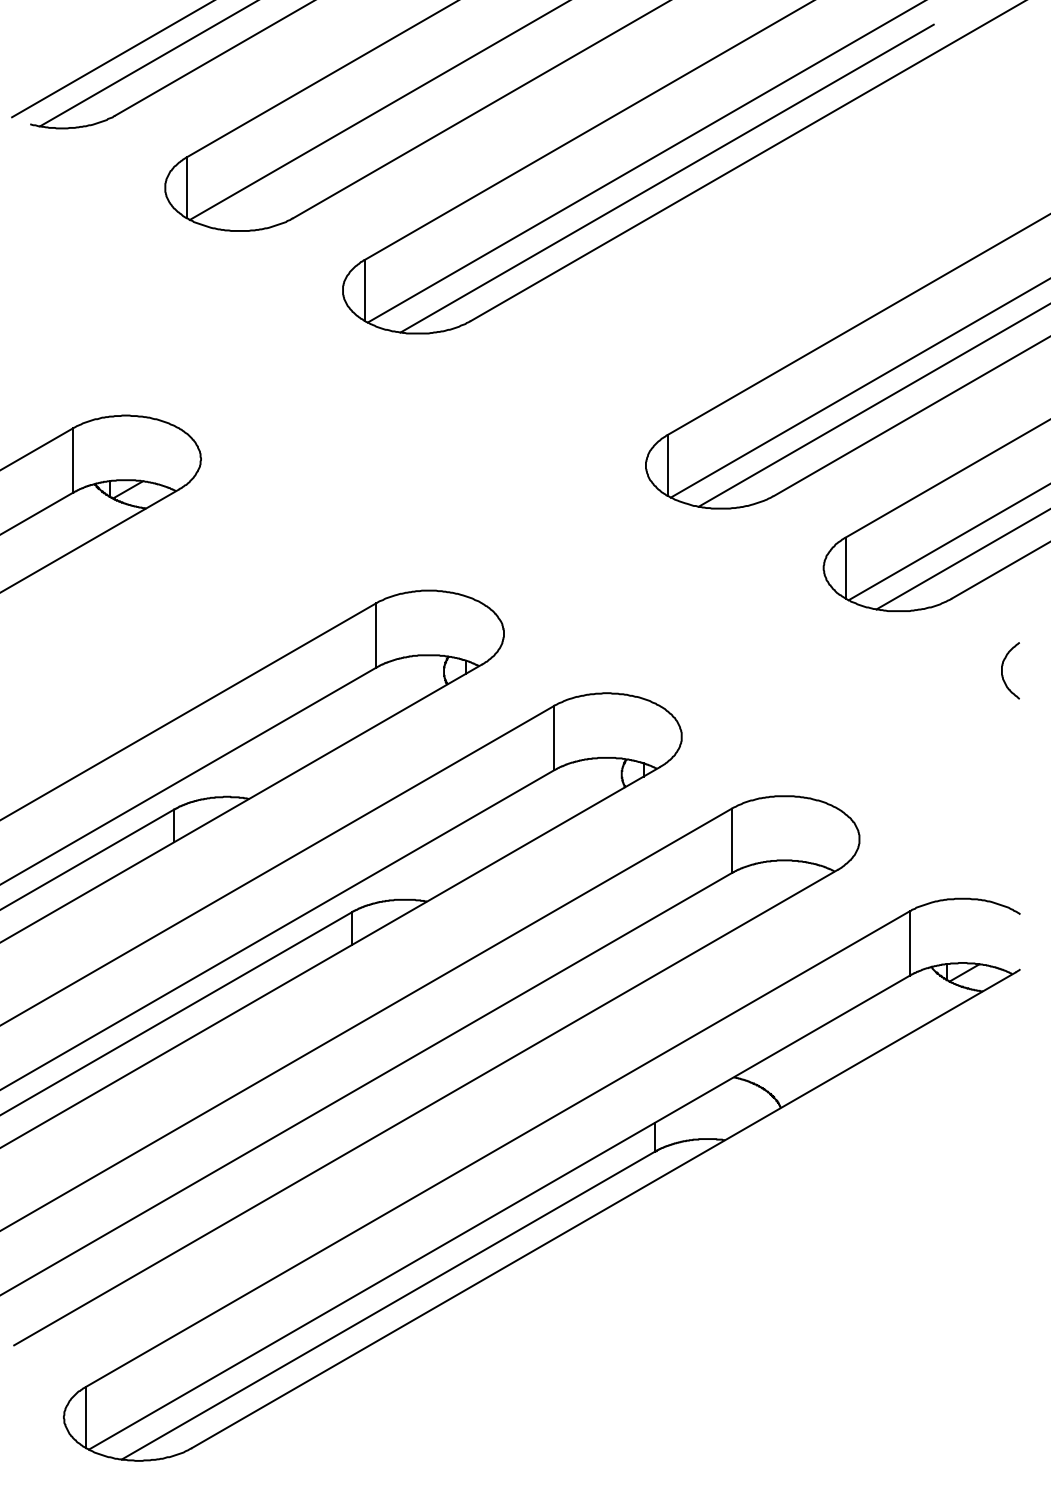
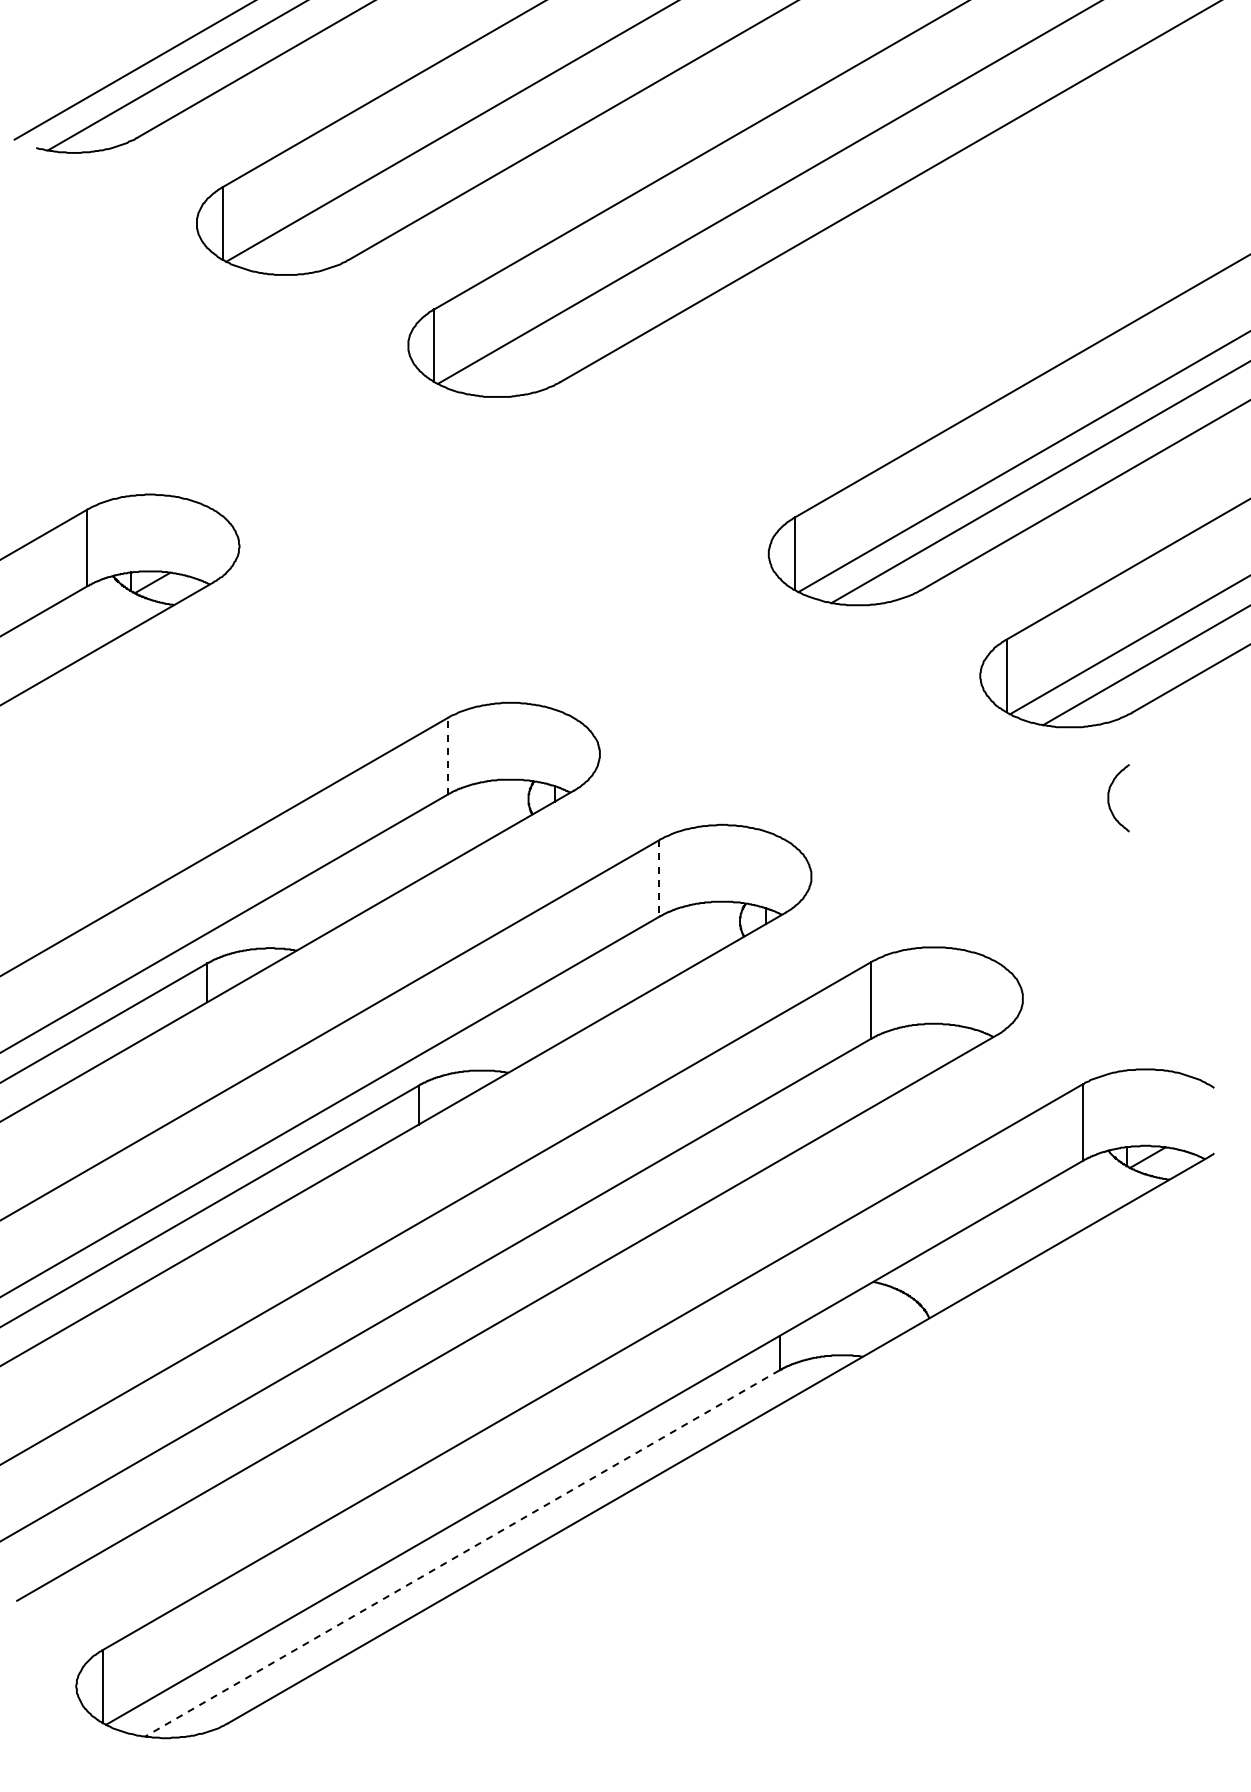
line: (666, 178) -> (793, 212), removed
line: (375, 634) -> (447, 755), solid -> dashed
curve: (1002, 671) -> (1109, 798), moved
line: (554, 738) -> (659, 878), solid -> dashed
line: (387, 1305) -> (461, 1553), solid -> dashed

